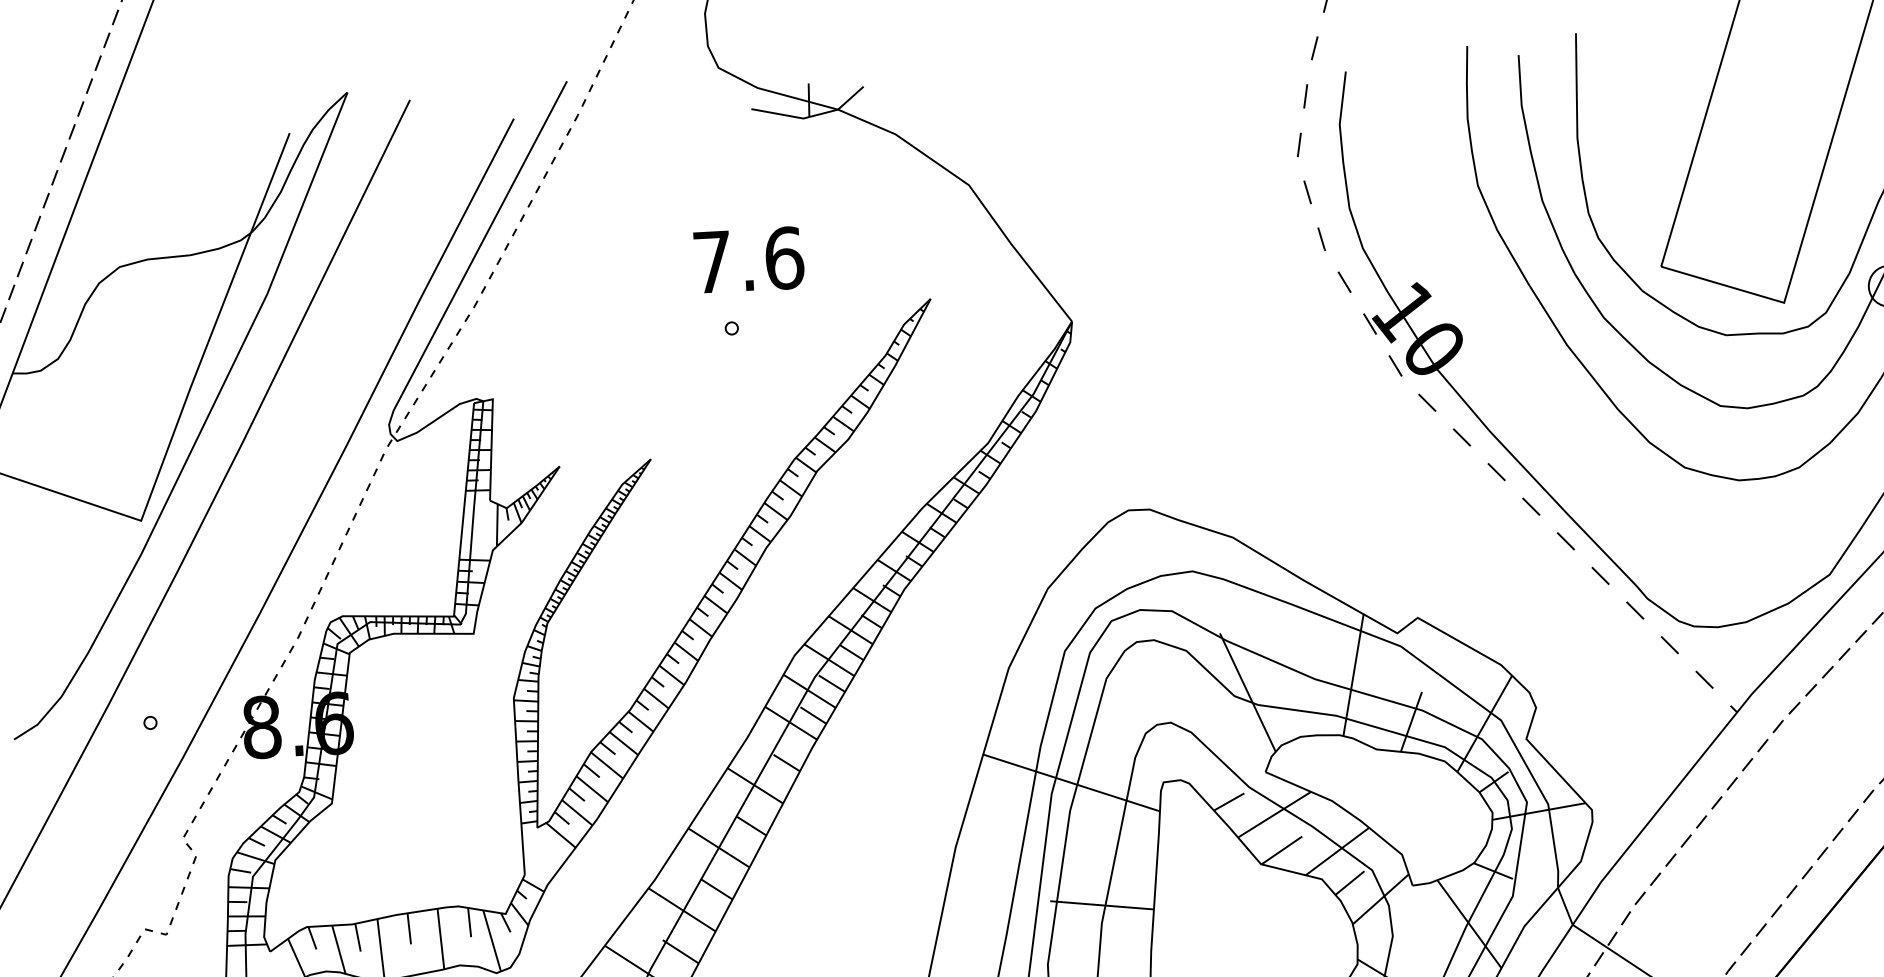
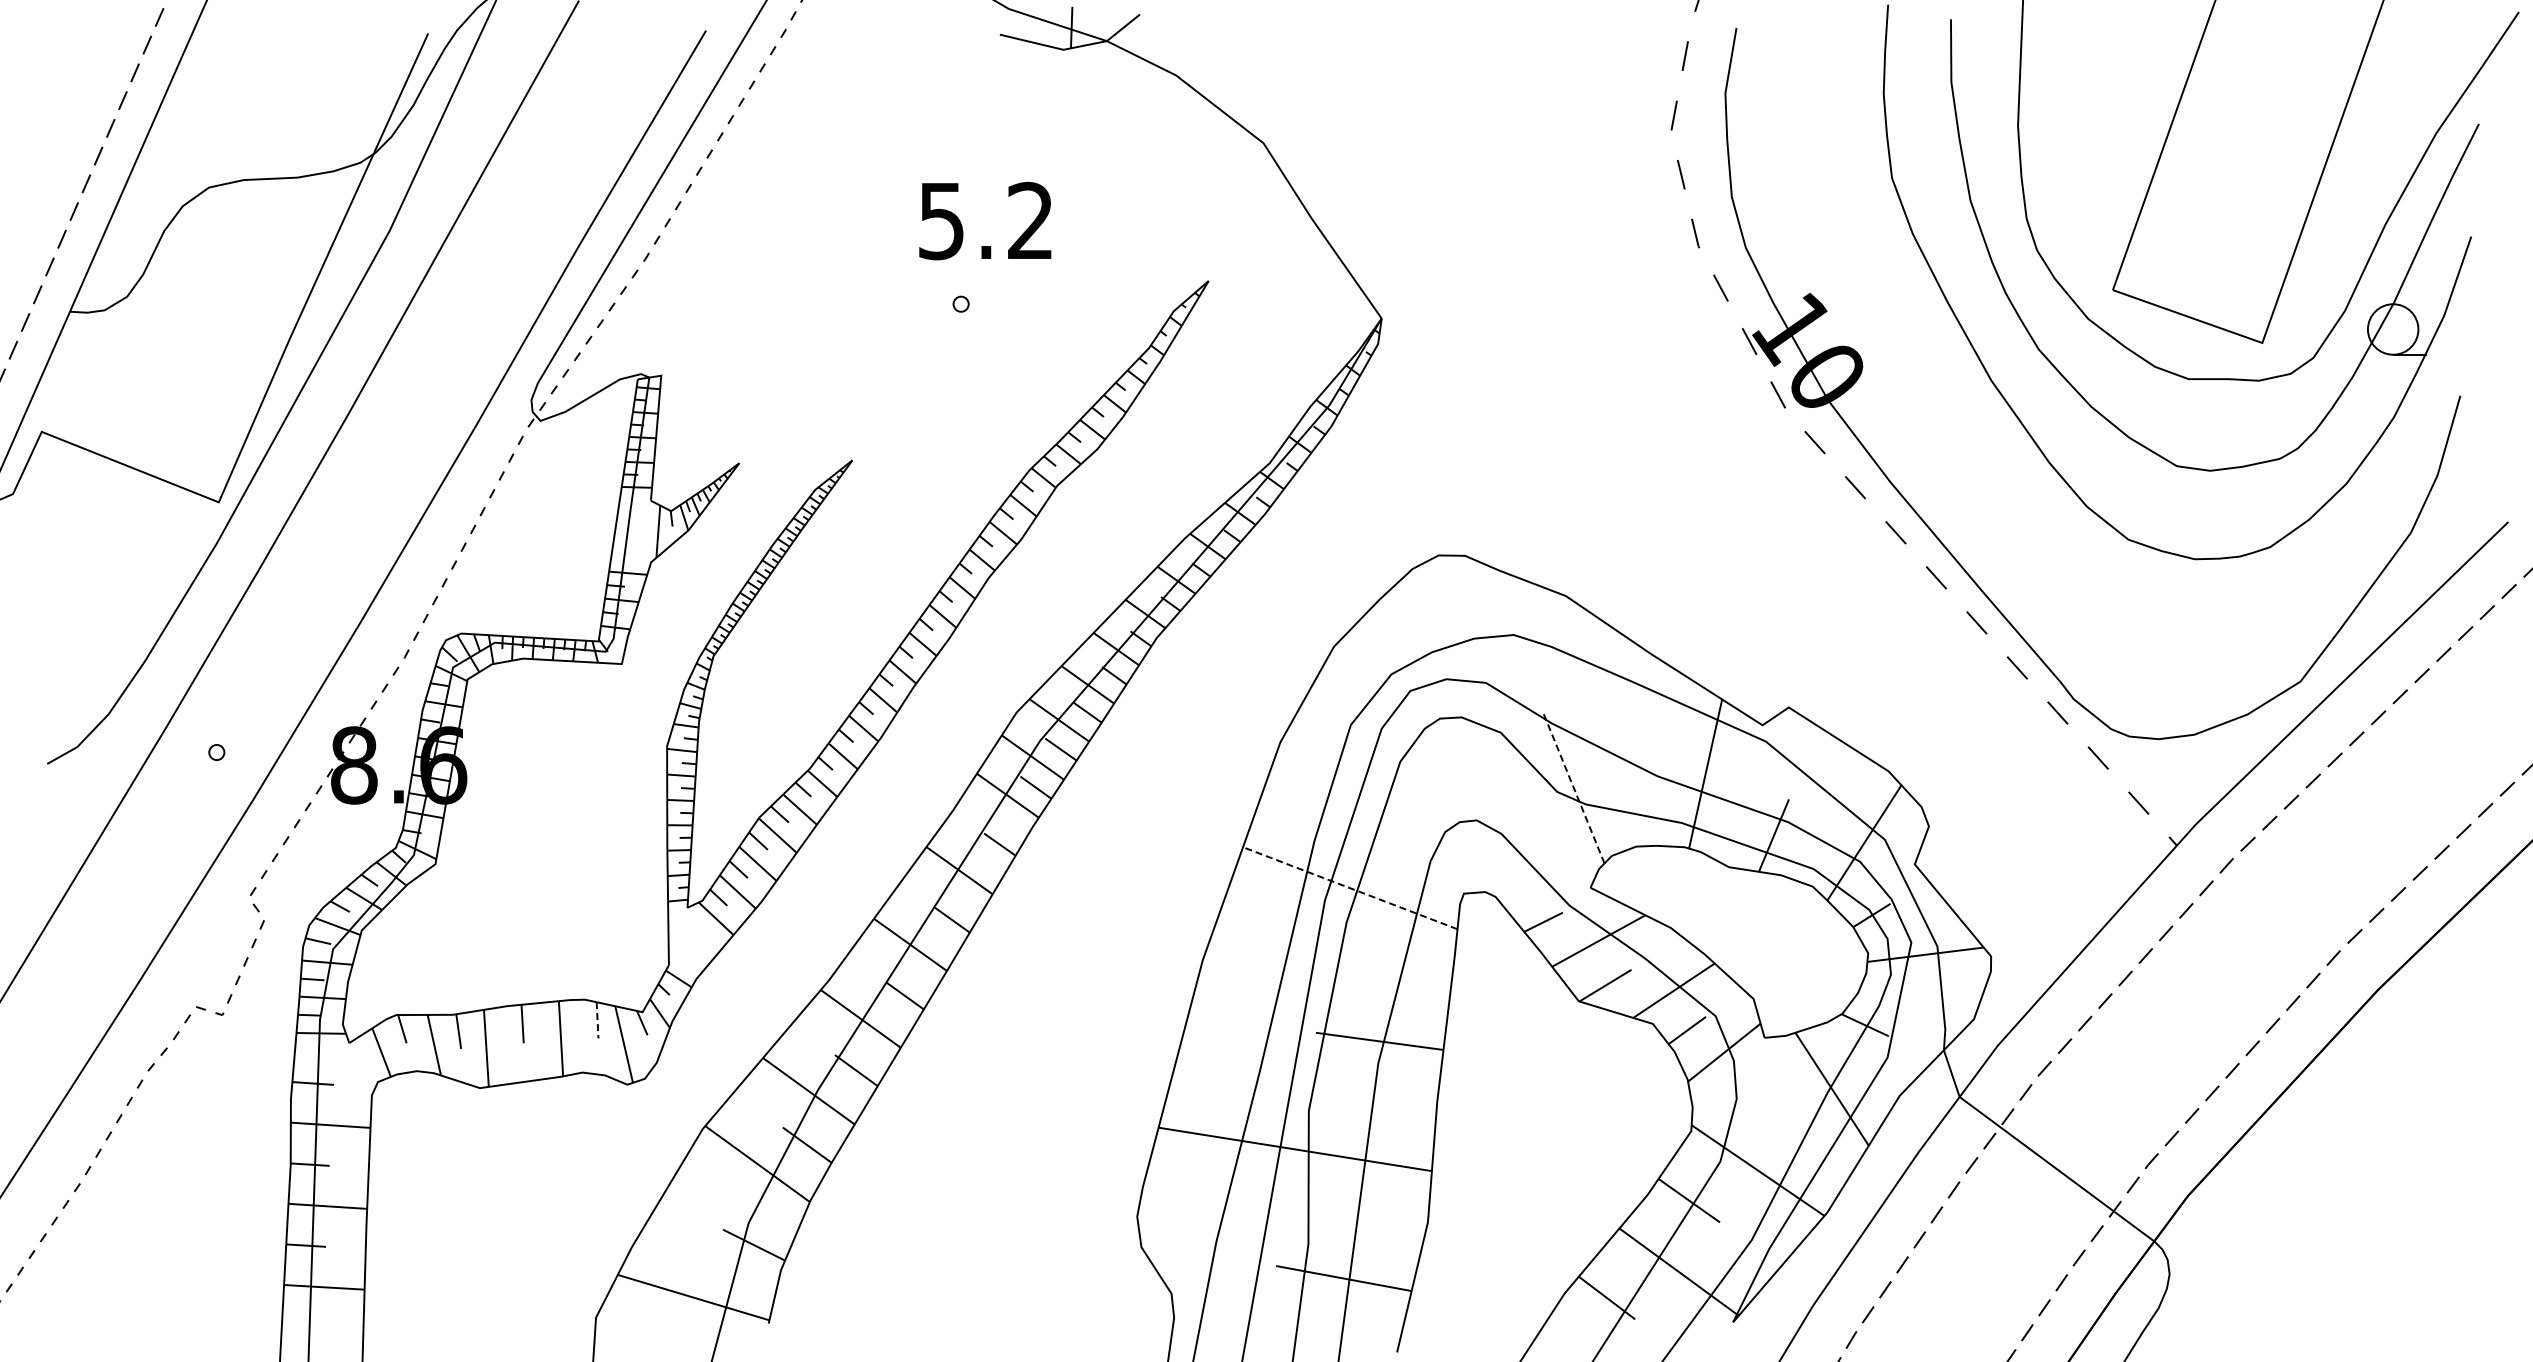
text: (748, 259) -> (986, 220), 7.6 -> 5.2
line: (1247, 692) -> (1573, 788), solid -> dashed
line: (1071, 783) -> (1350, 888), solid -> dashed
line: (469, 922) -> (597, 1020), solid -> dashed

